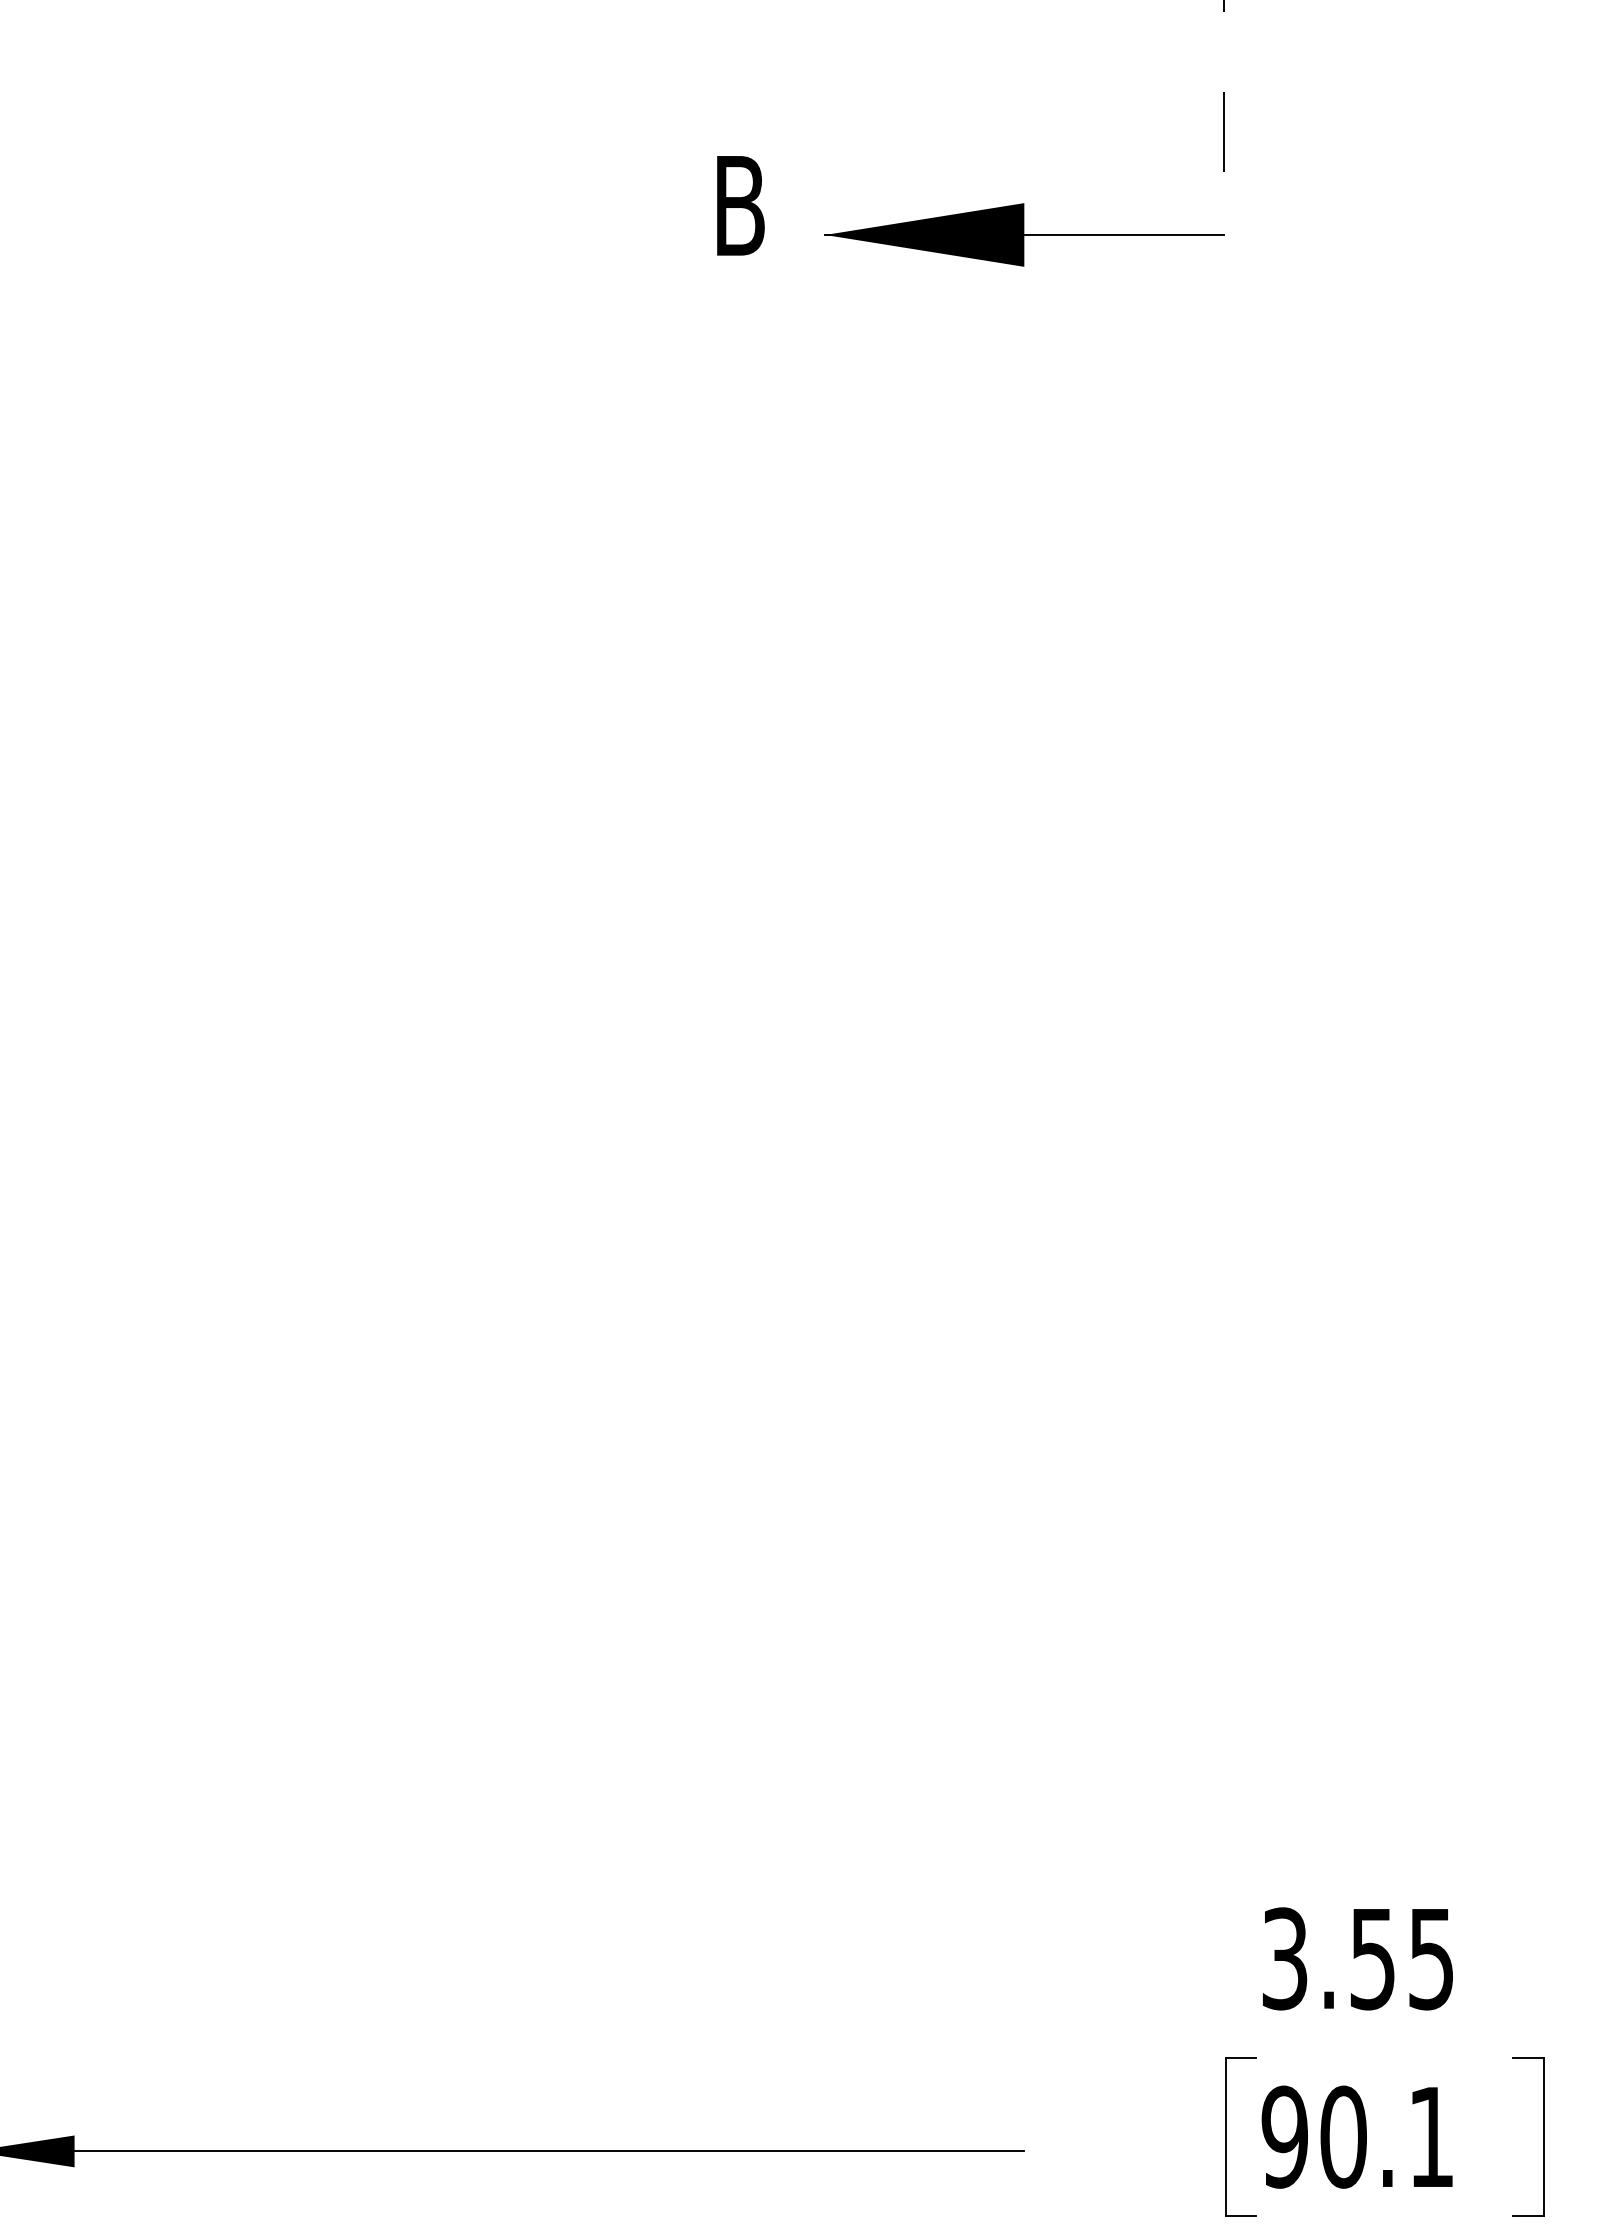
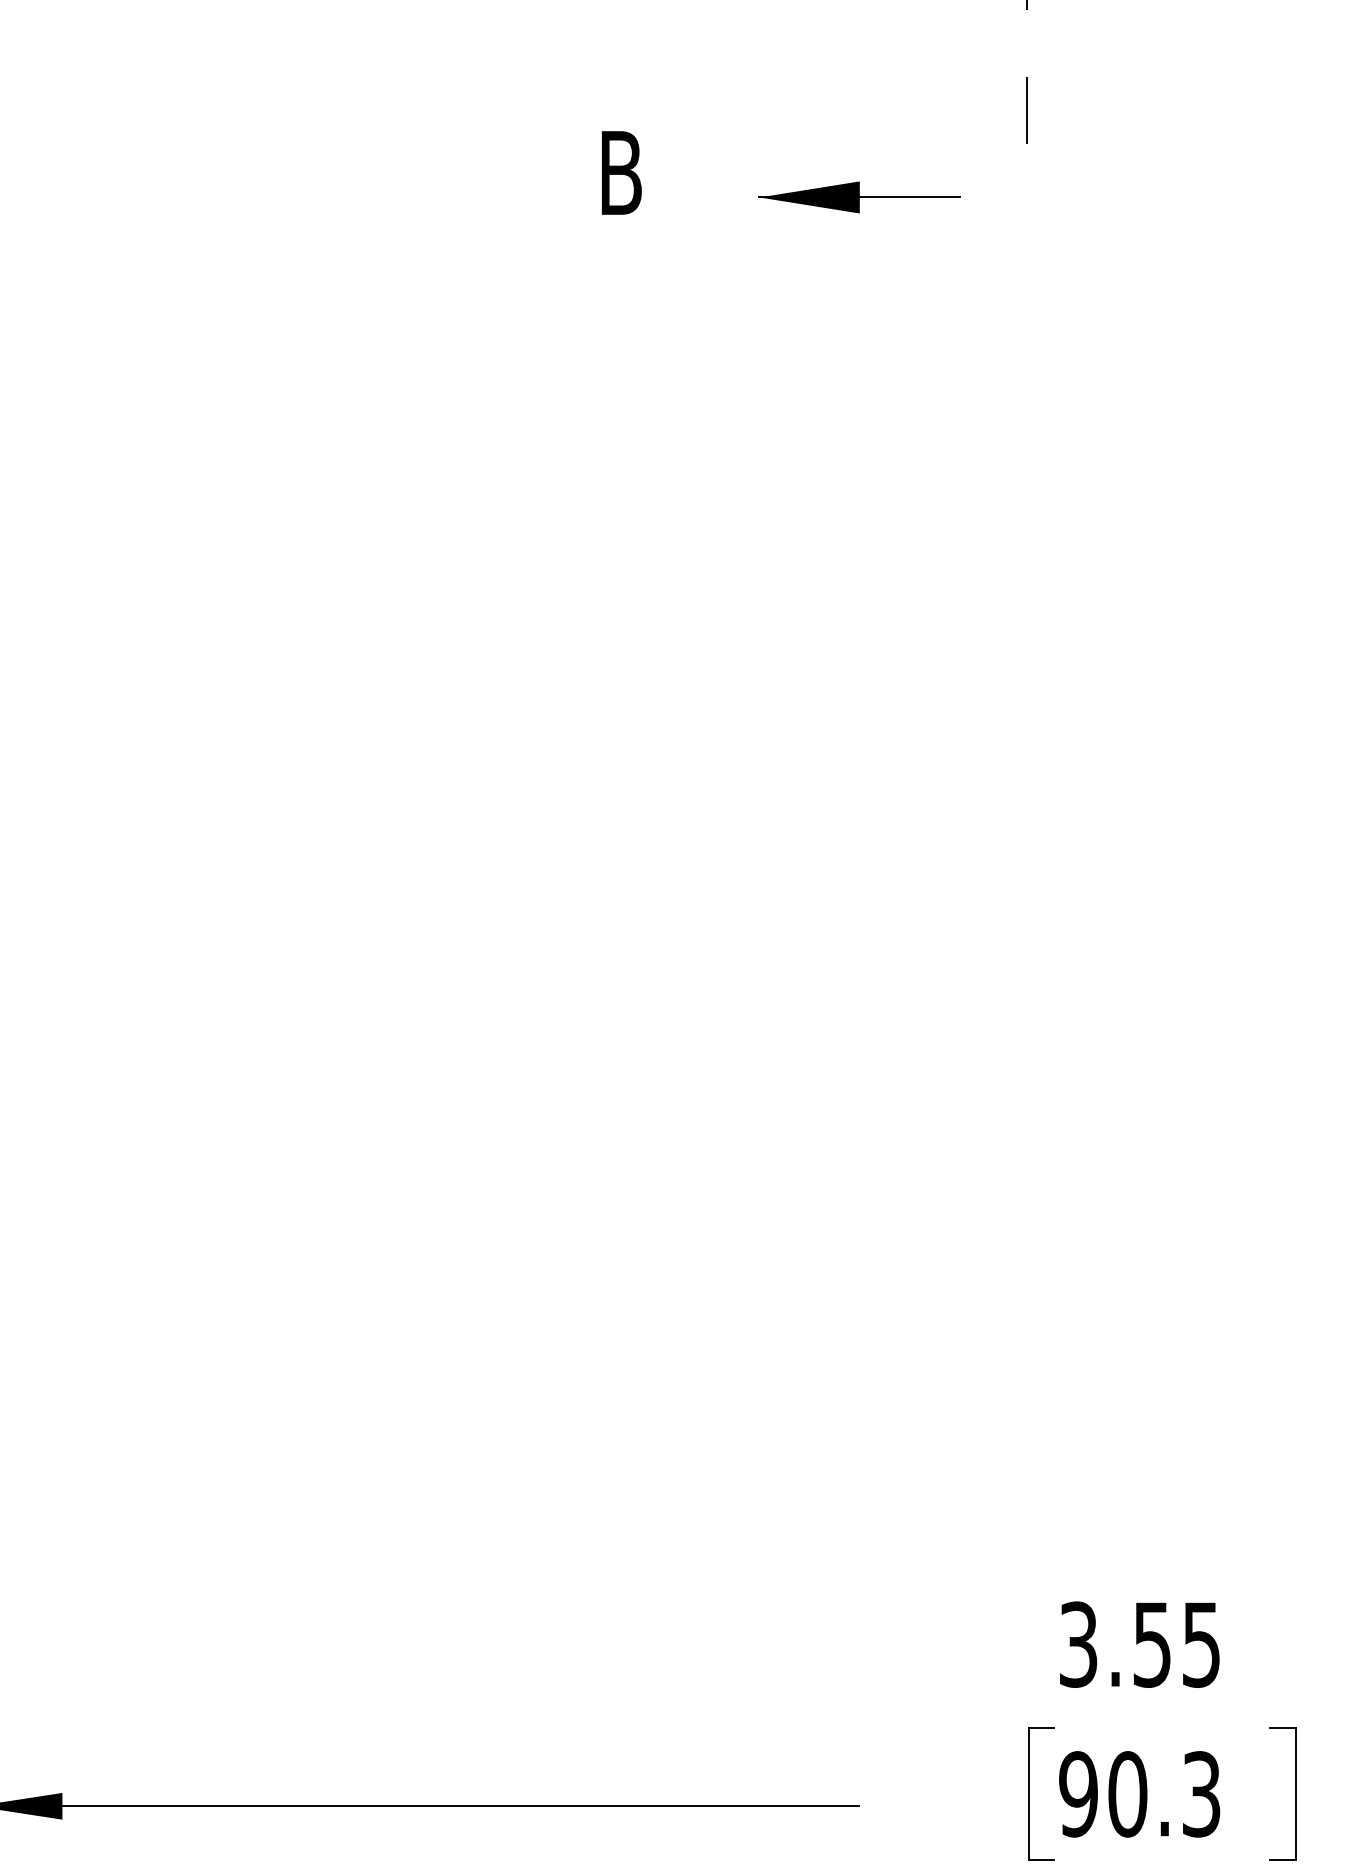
part: (1024, 234) -> (859, 197), size x0.6
text: (1431, 2136) -> (1201, 1793), 90.1 -> 90.3

